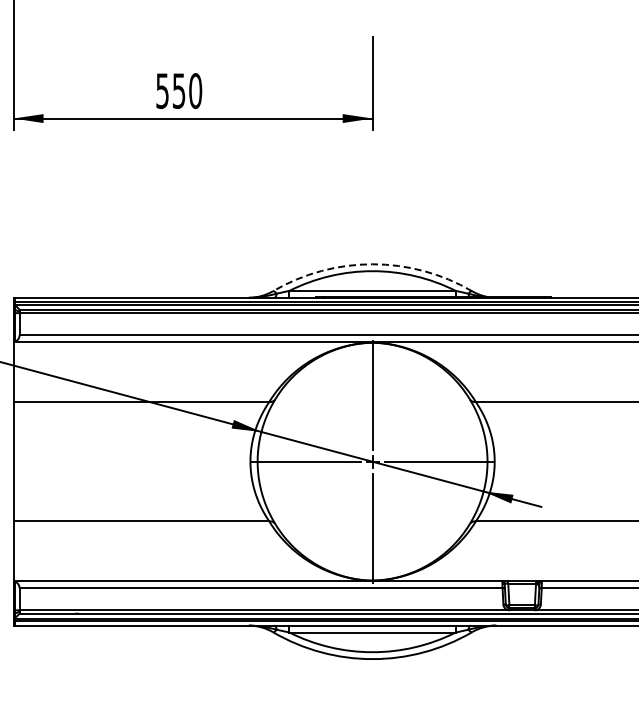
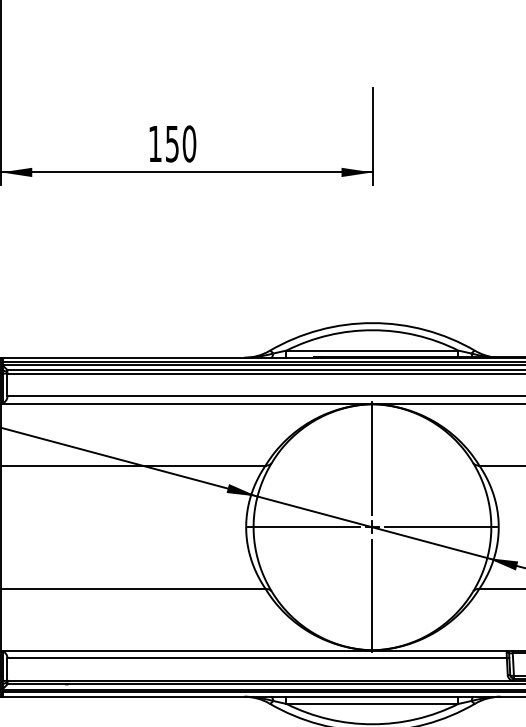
text: (162, 91) -> (155, 144), 550 -> 150
arc: (372, 264) -> (372, 323), dashed -> solid

